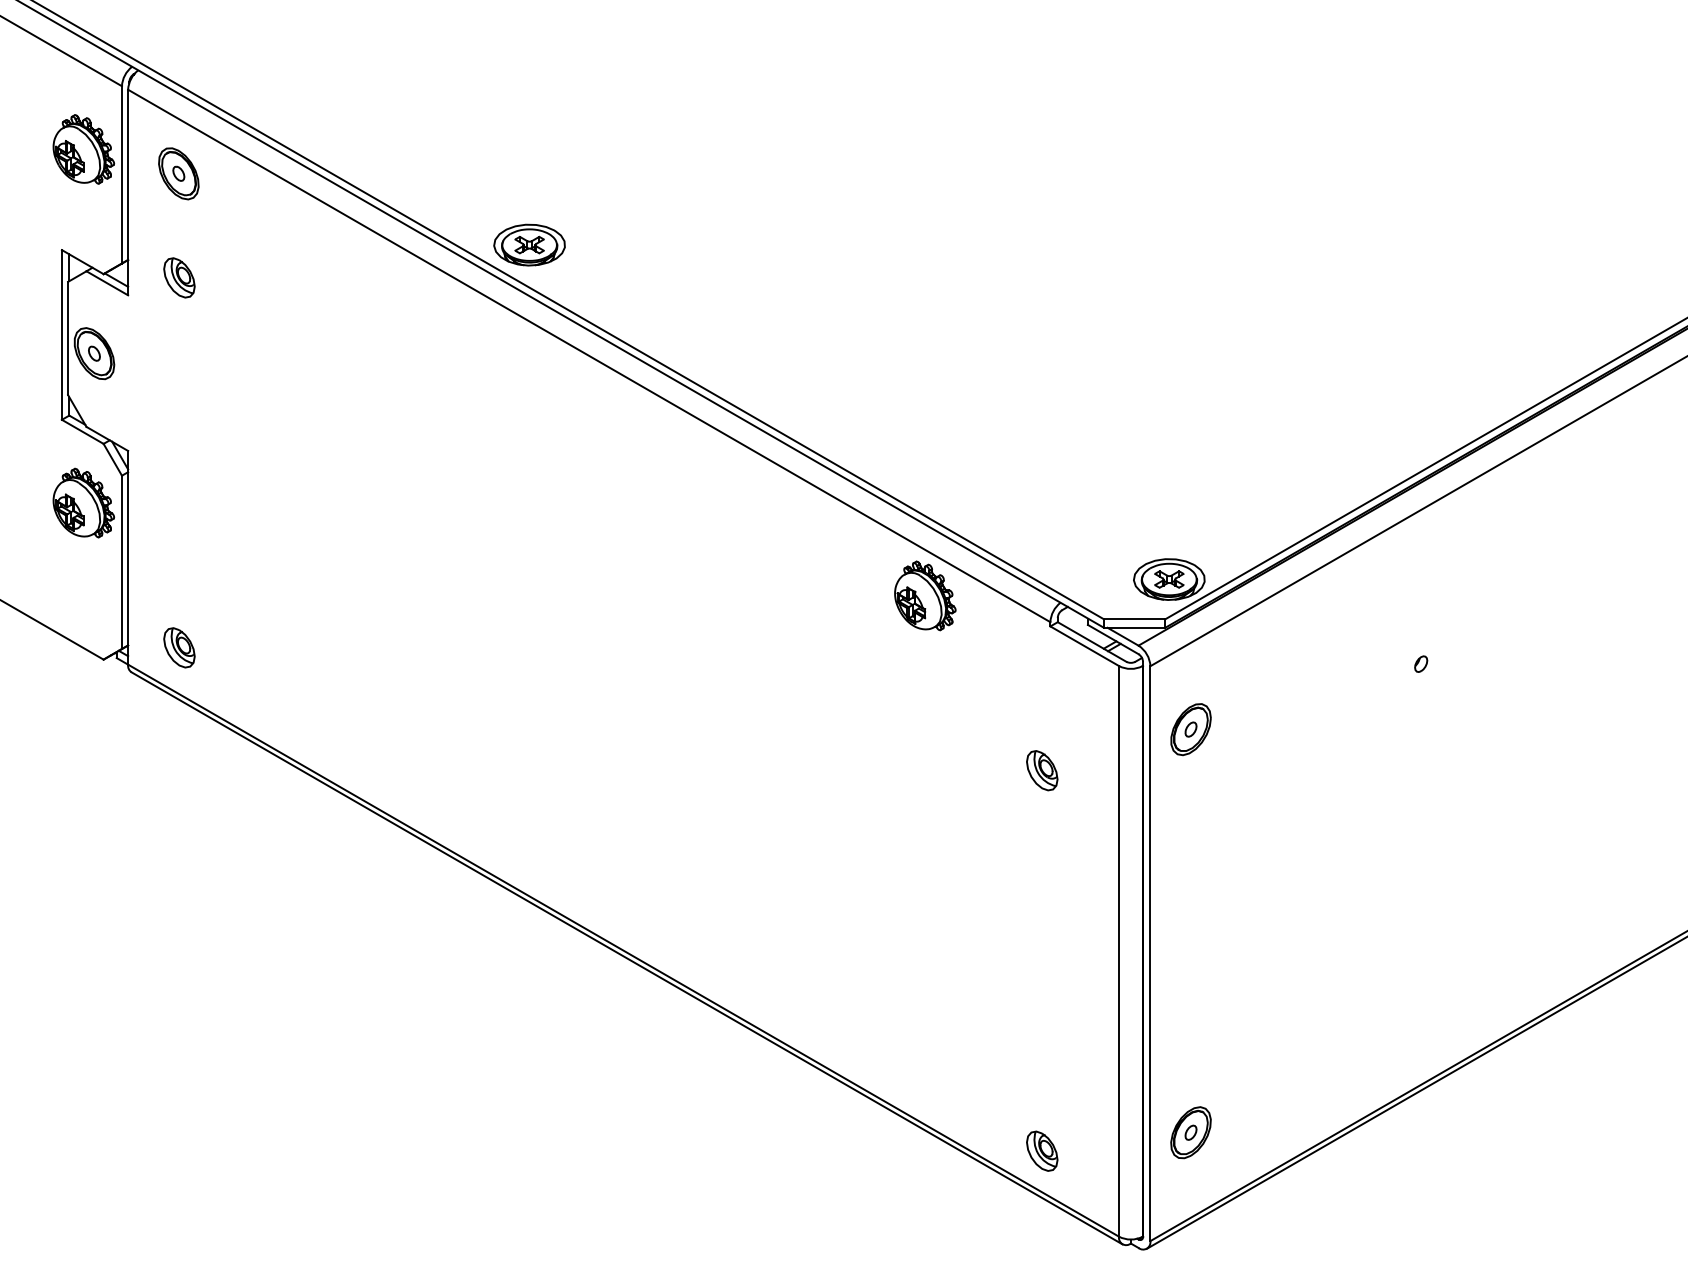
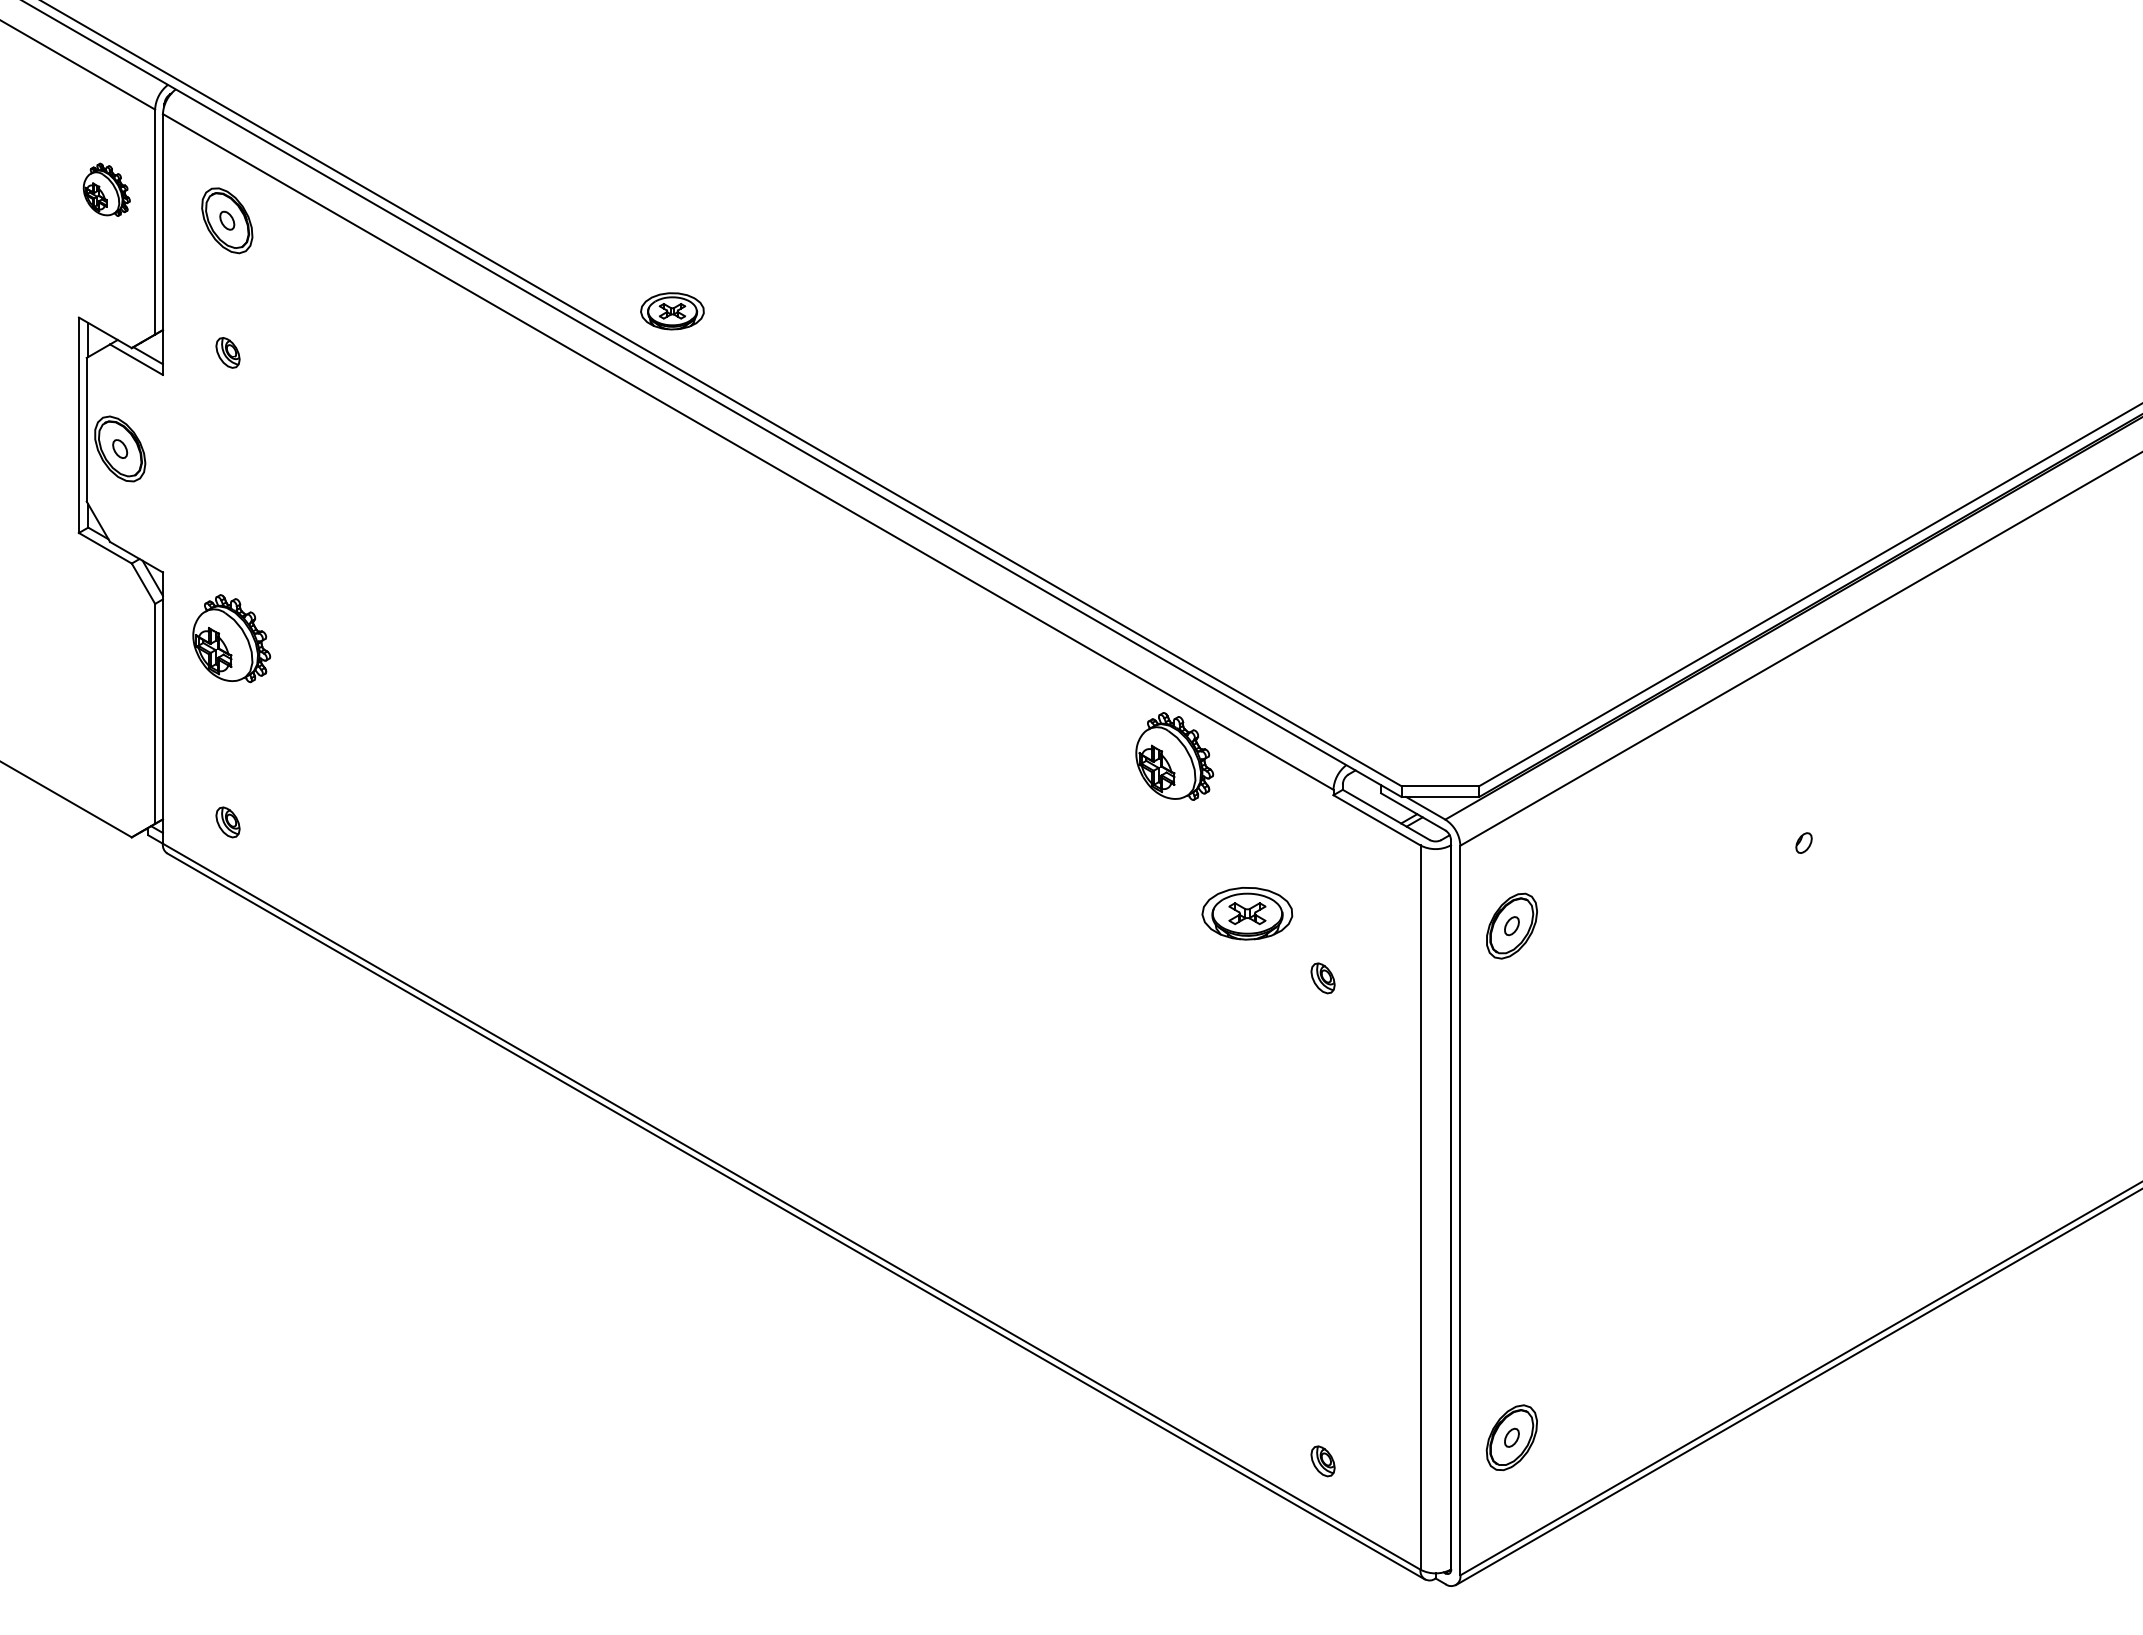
part: (83, 149) -> (106, 189), size x0.6
part: (529, 245) -> (672, 311), size x0.7
part: (179, 277) -> (227, 352), size x0.6
part: (83, 502) -> (231, 638), moved
part: (1169, 579) -> (1247, 913), moved
part: (179, 647) -> (227, 822), size x0.6
part: (1041, 770) -> (1322, 978), size x0.6
part: (1041, 1151) -> (1322, 1461), size x0.6

